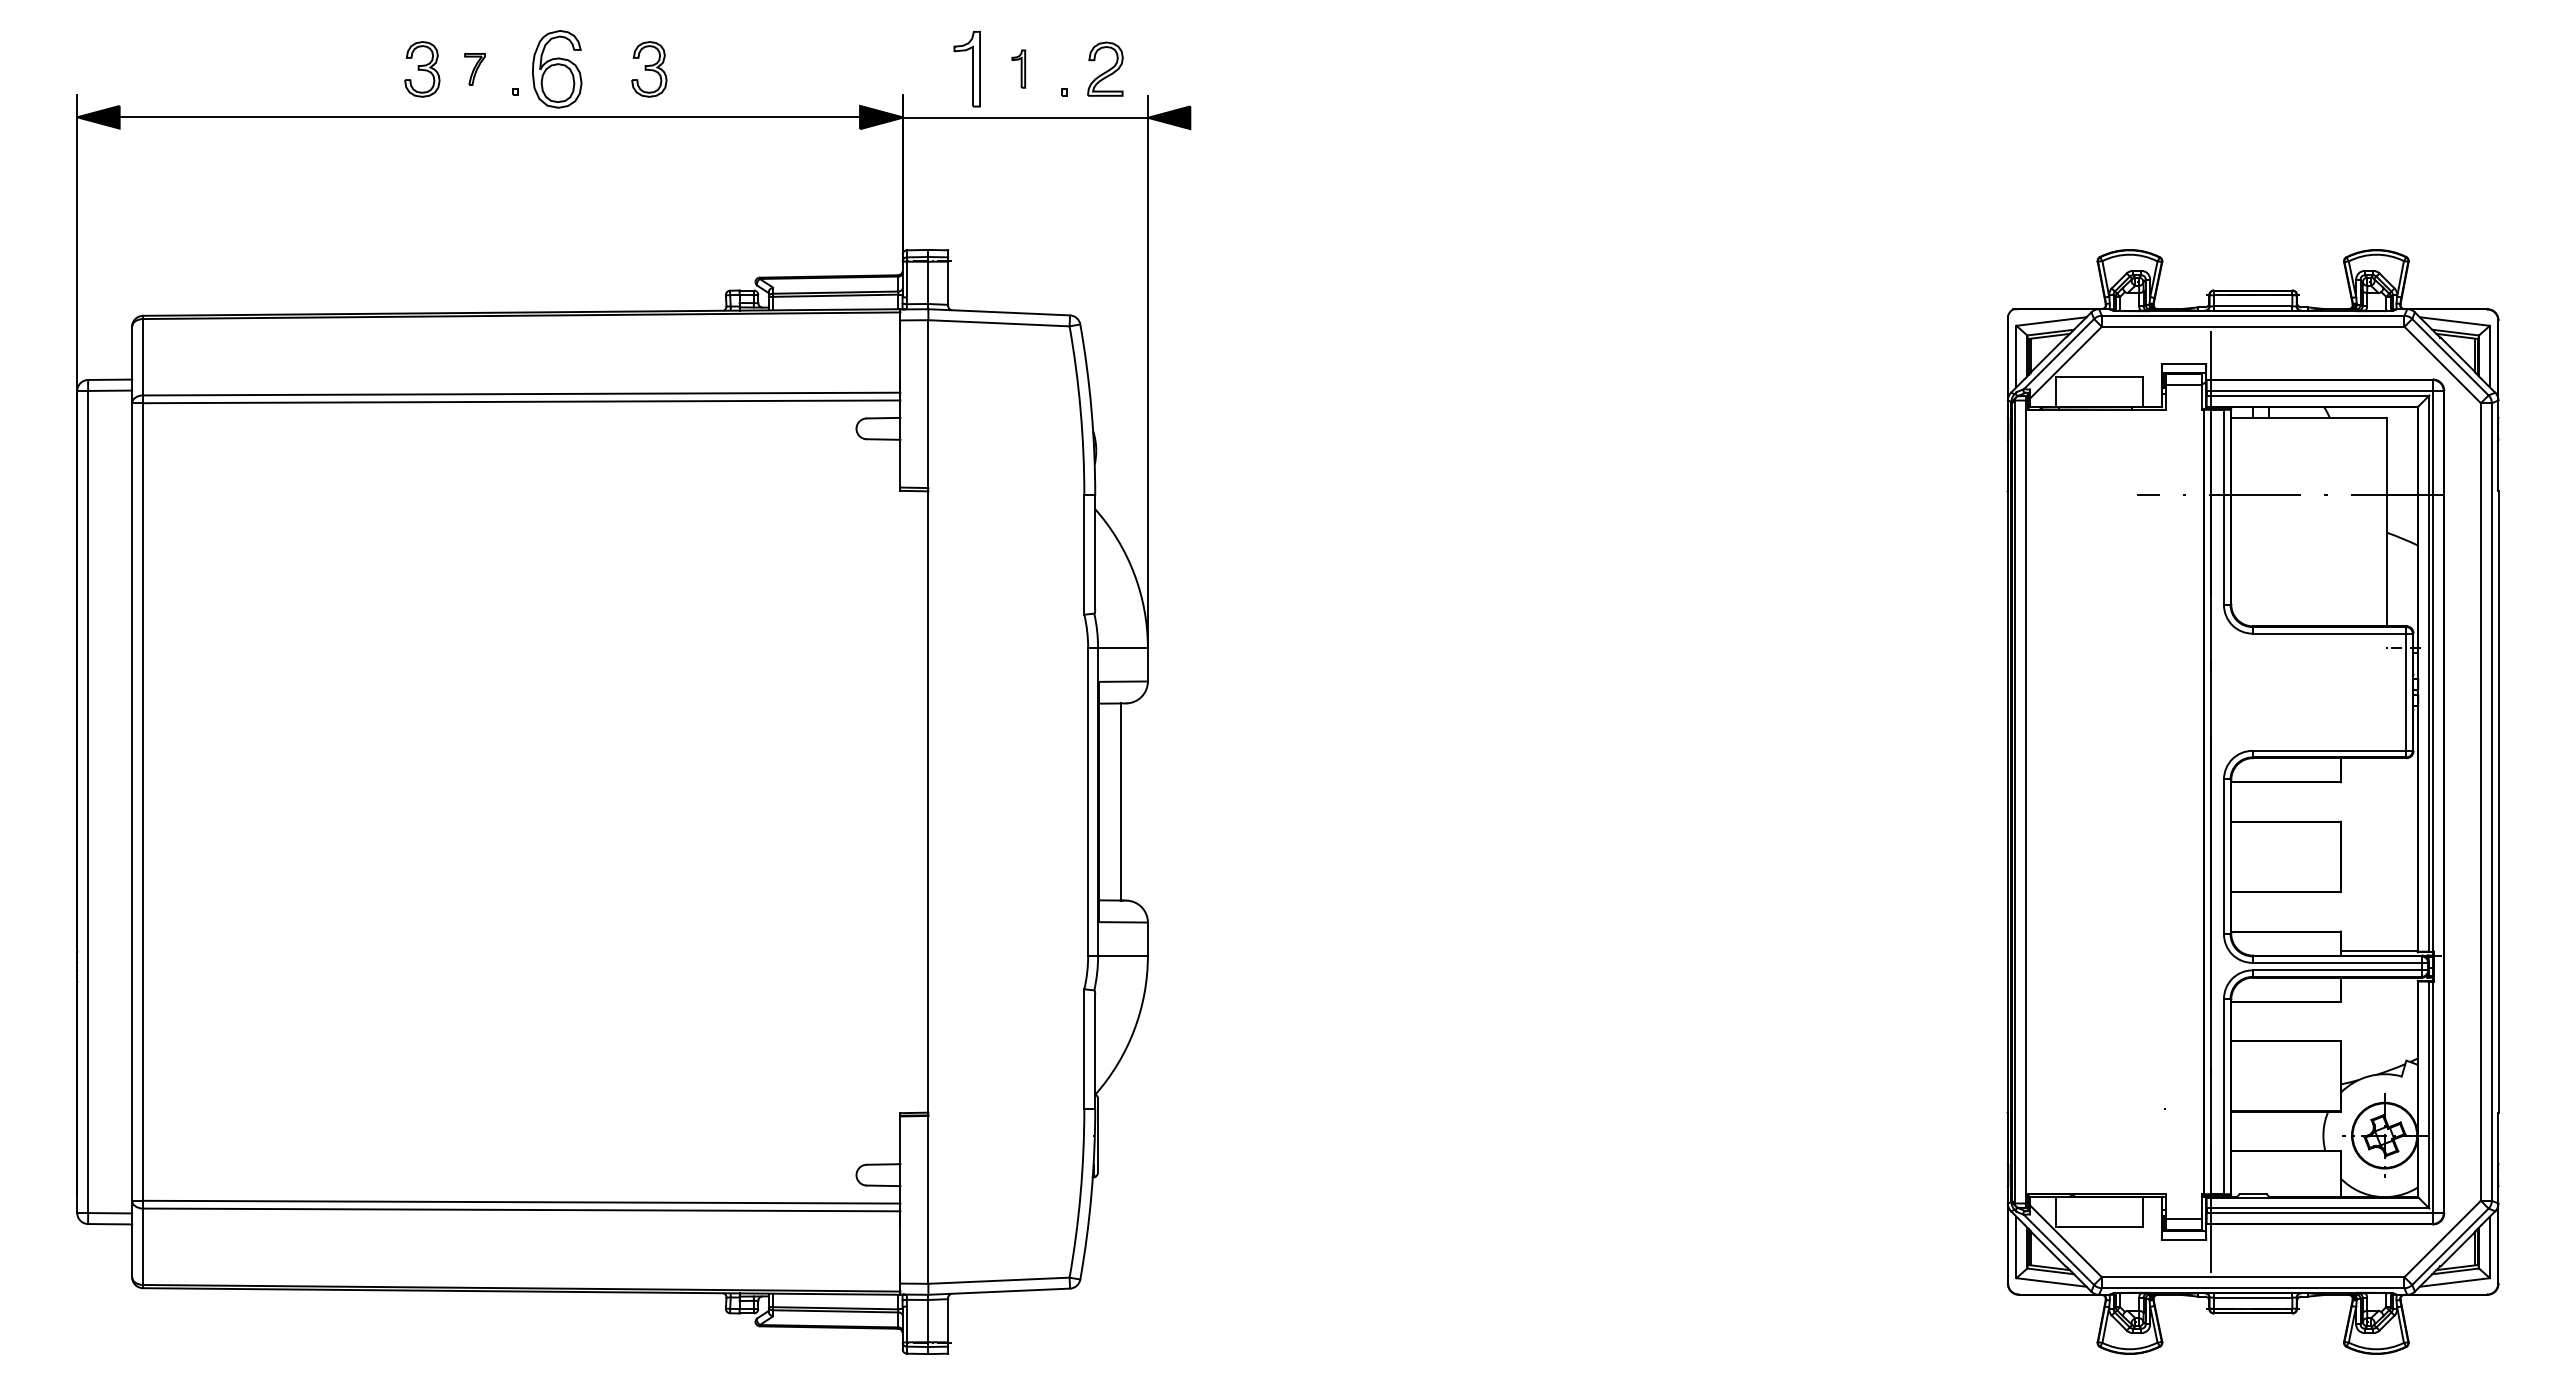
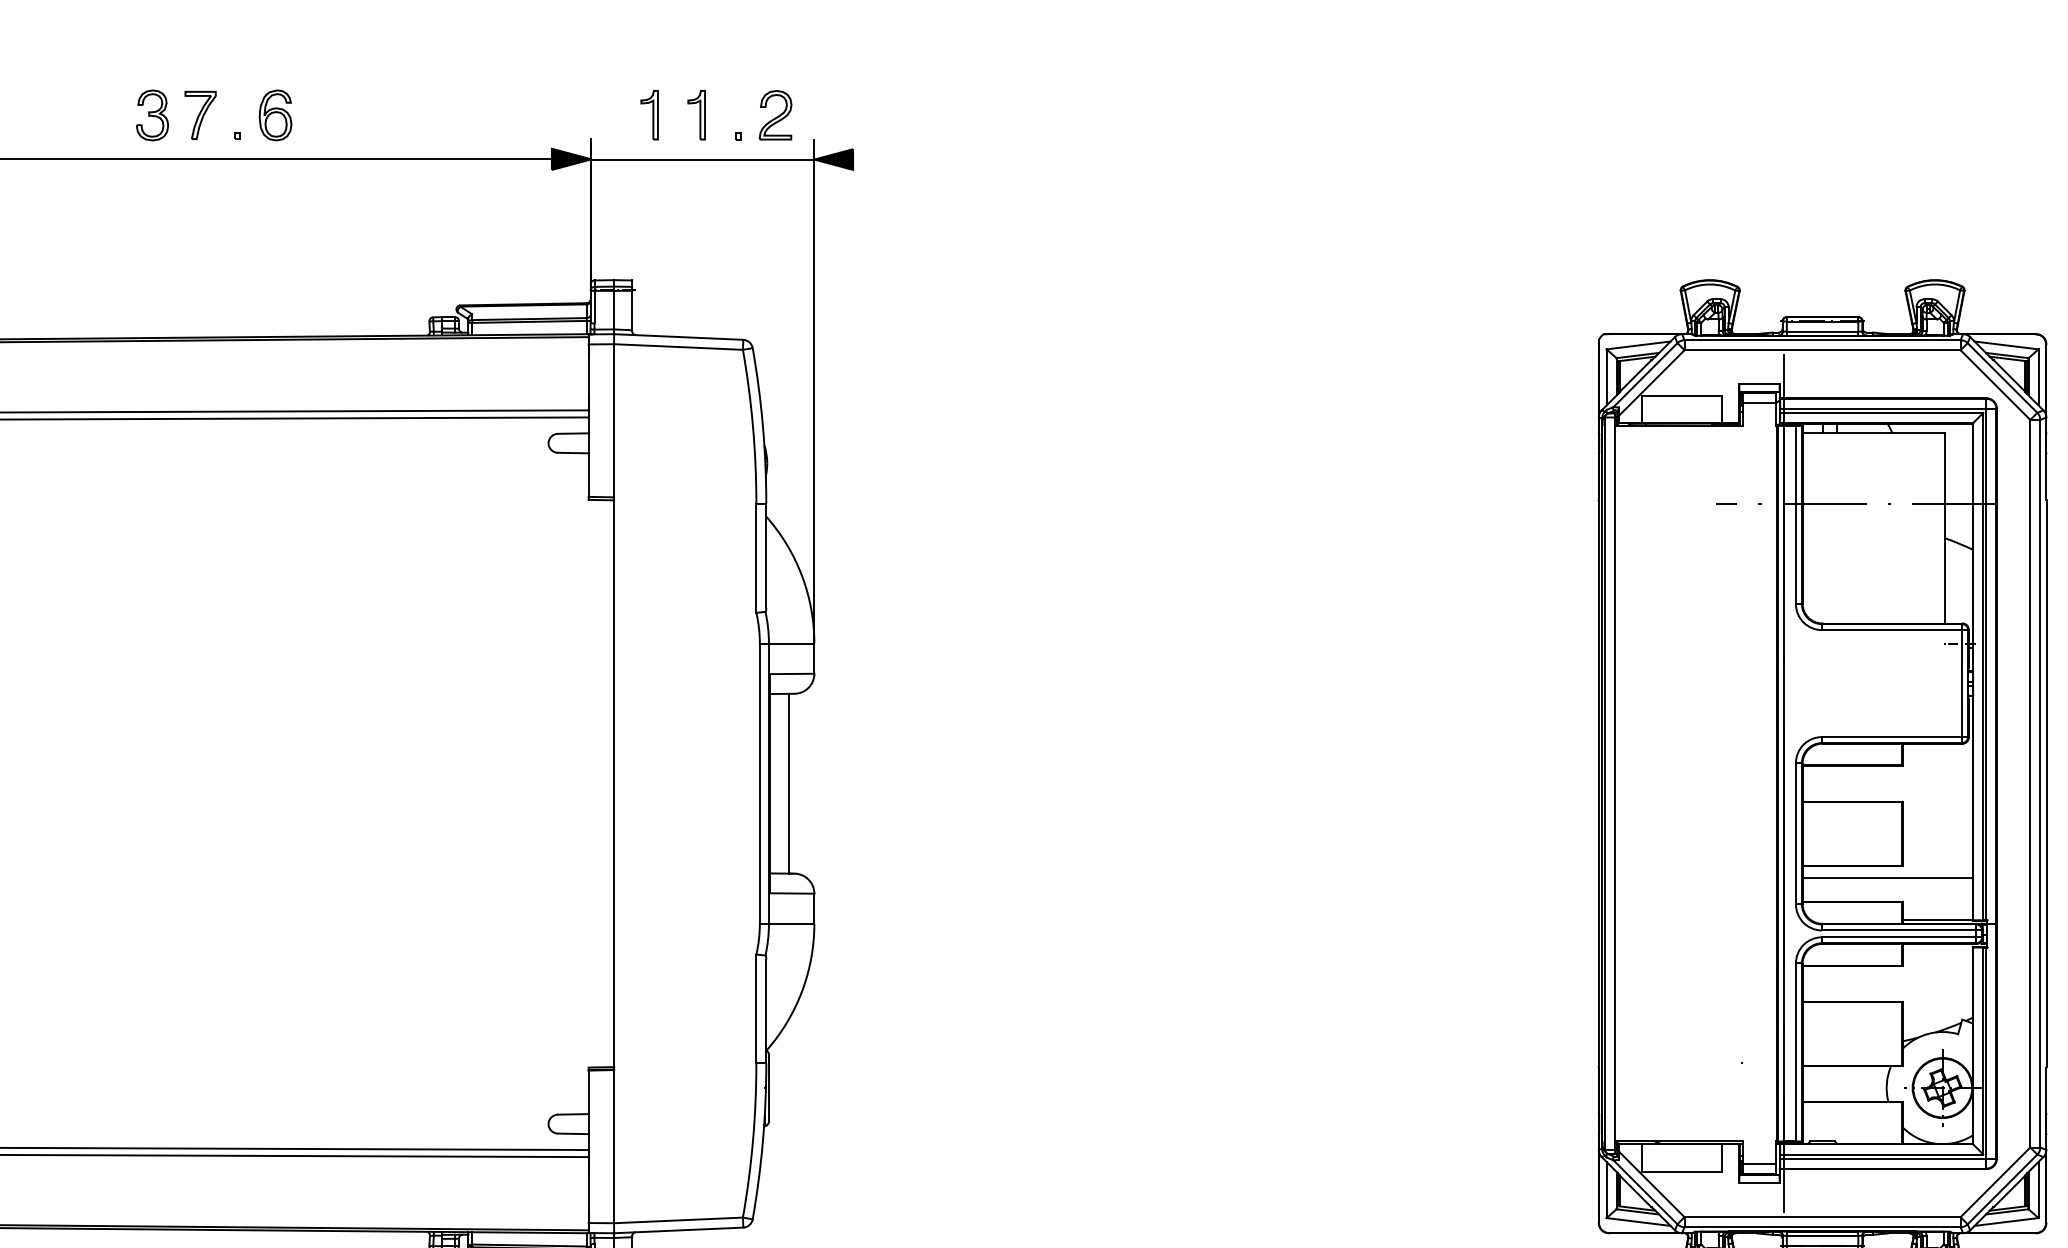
part: (967, 68) -> (649, 114), size x0.71
part: (1018, 68) -> (696, 114), size x1.43
part: (474, 69) -> (200, 115), size x1.67
part: (557, 69) -> (275, 115), size x0.71
part: (649, 69) -> (359, 115), removed
line: (2324, 904) -> (1887, 877), added

